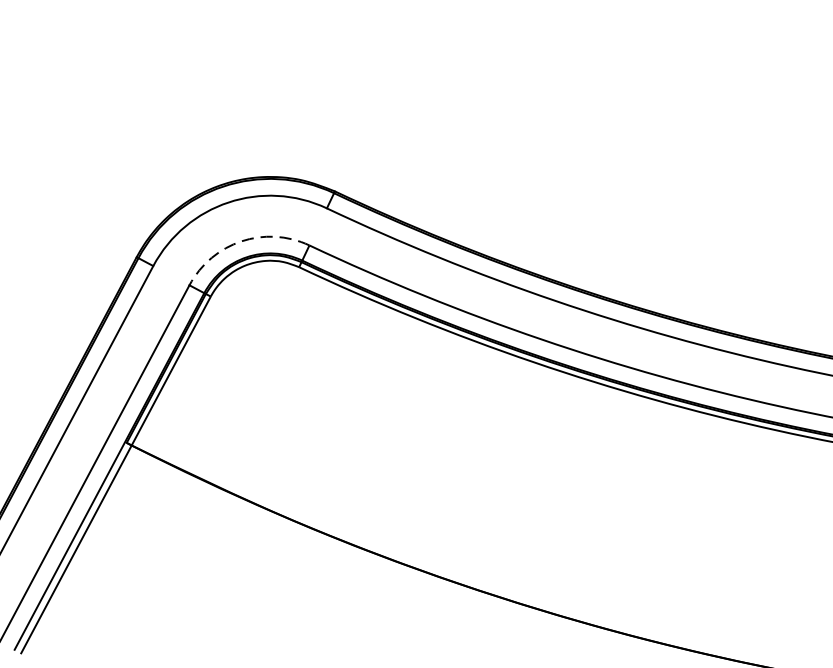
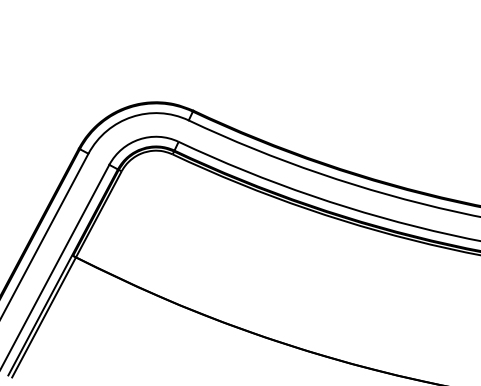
arc: (241, 241) -> (139, 139), dashed -> solid

